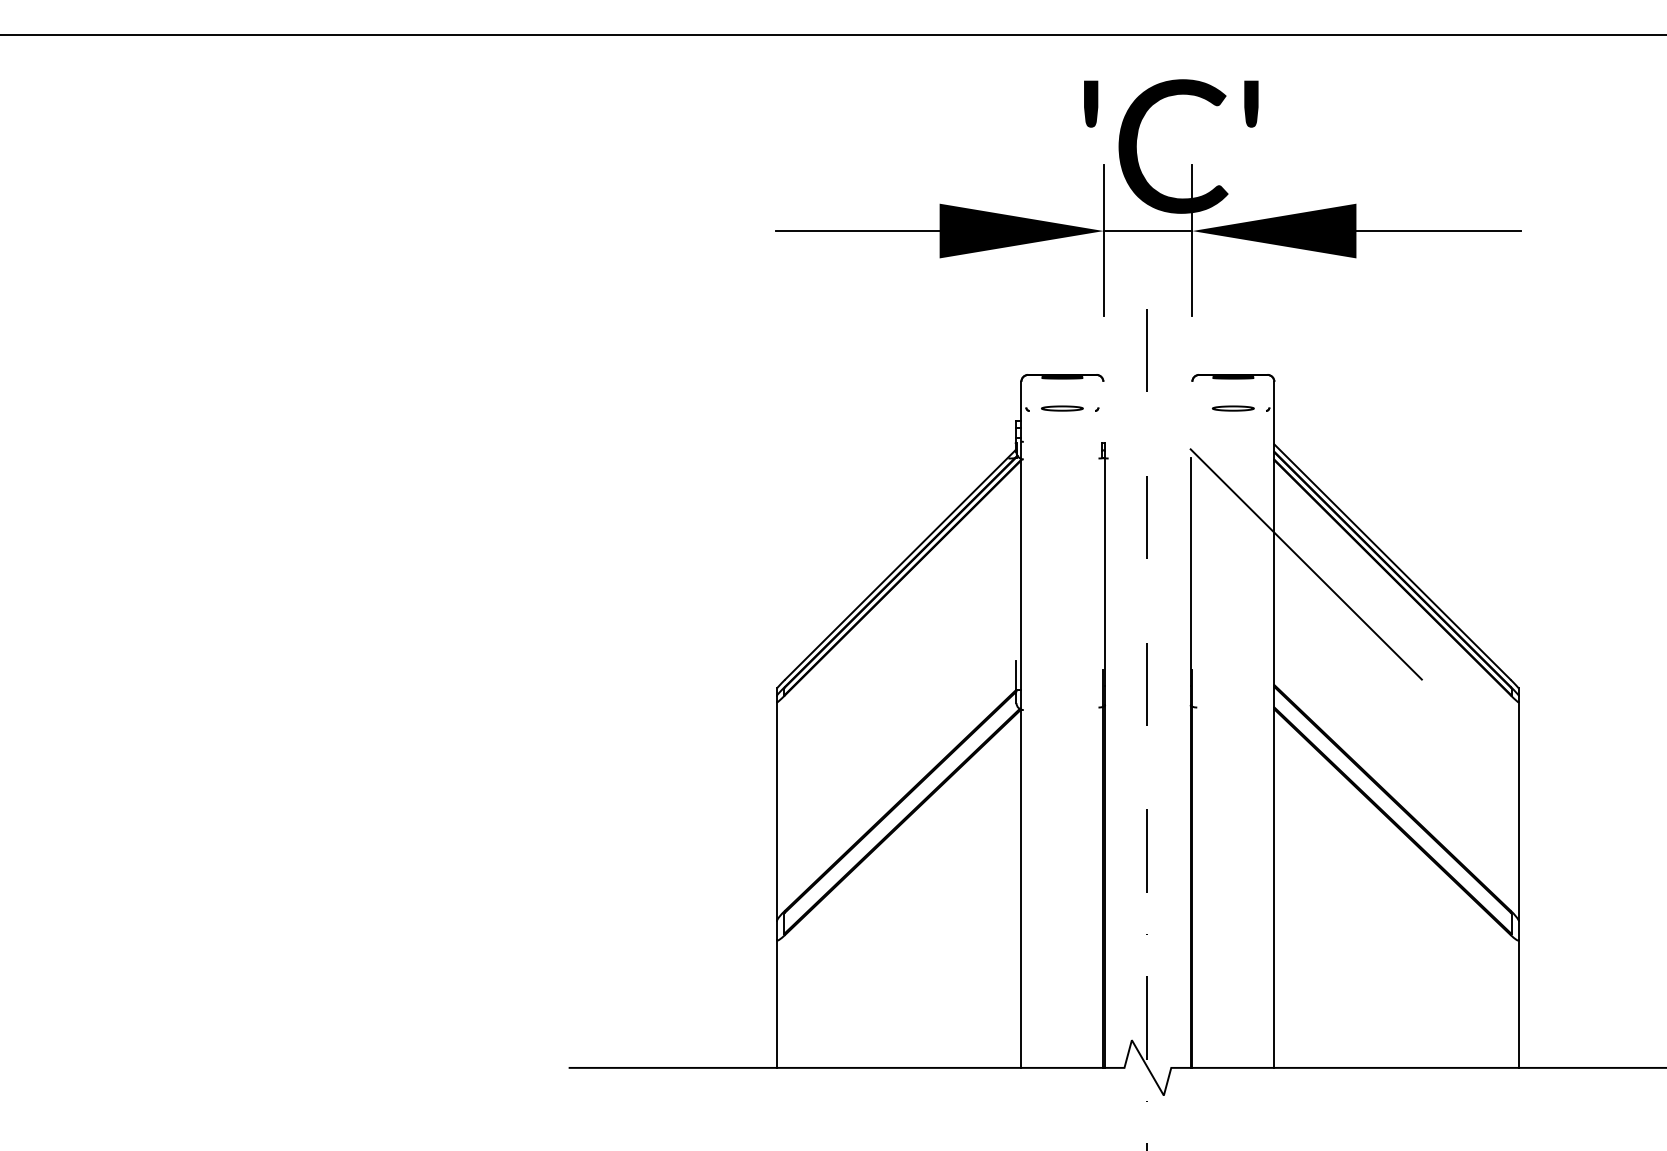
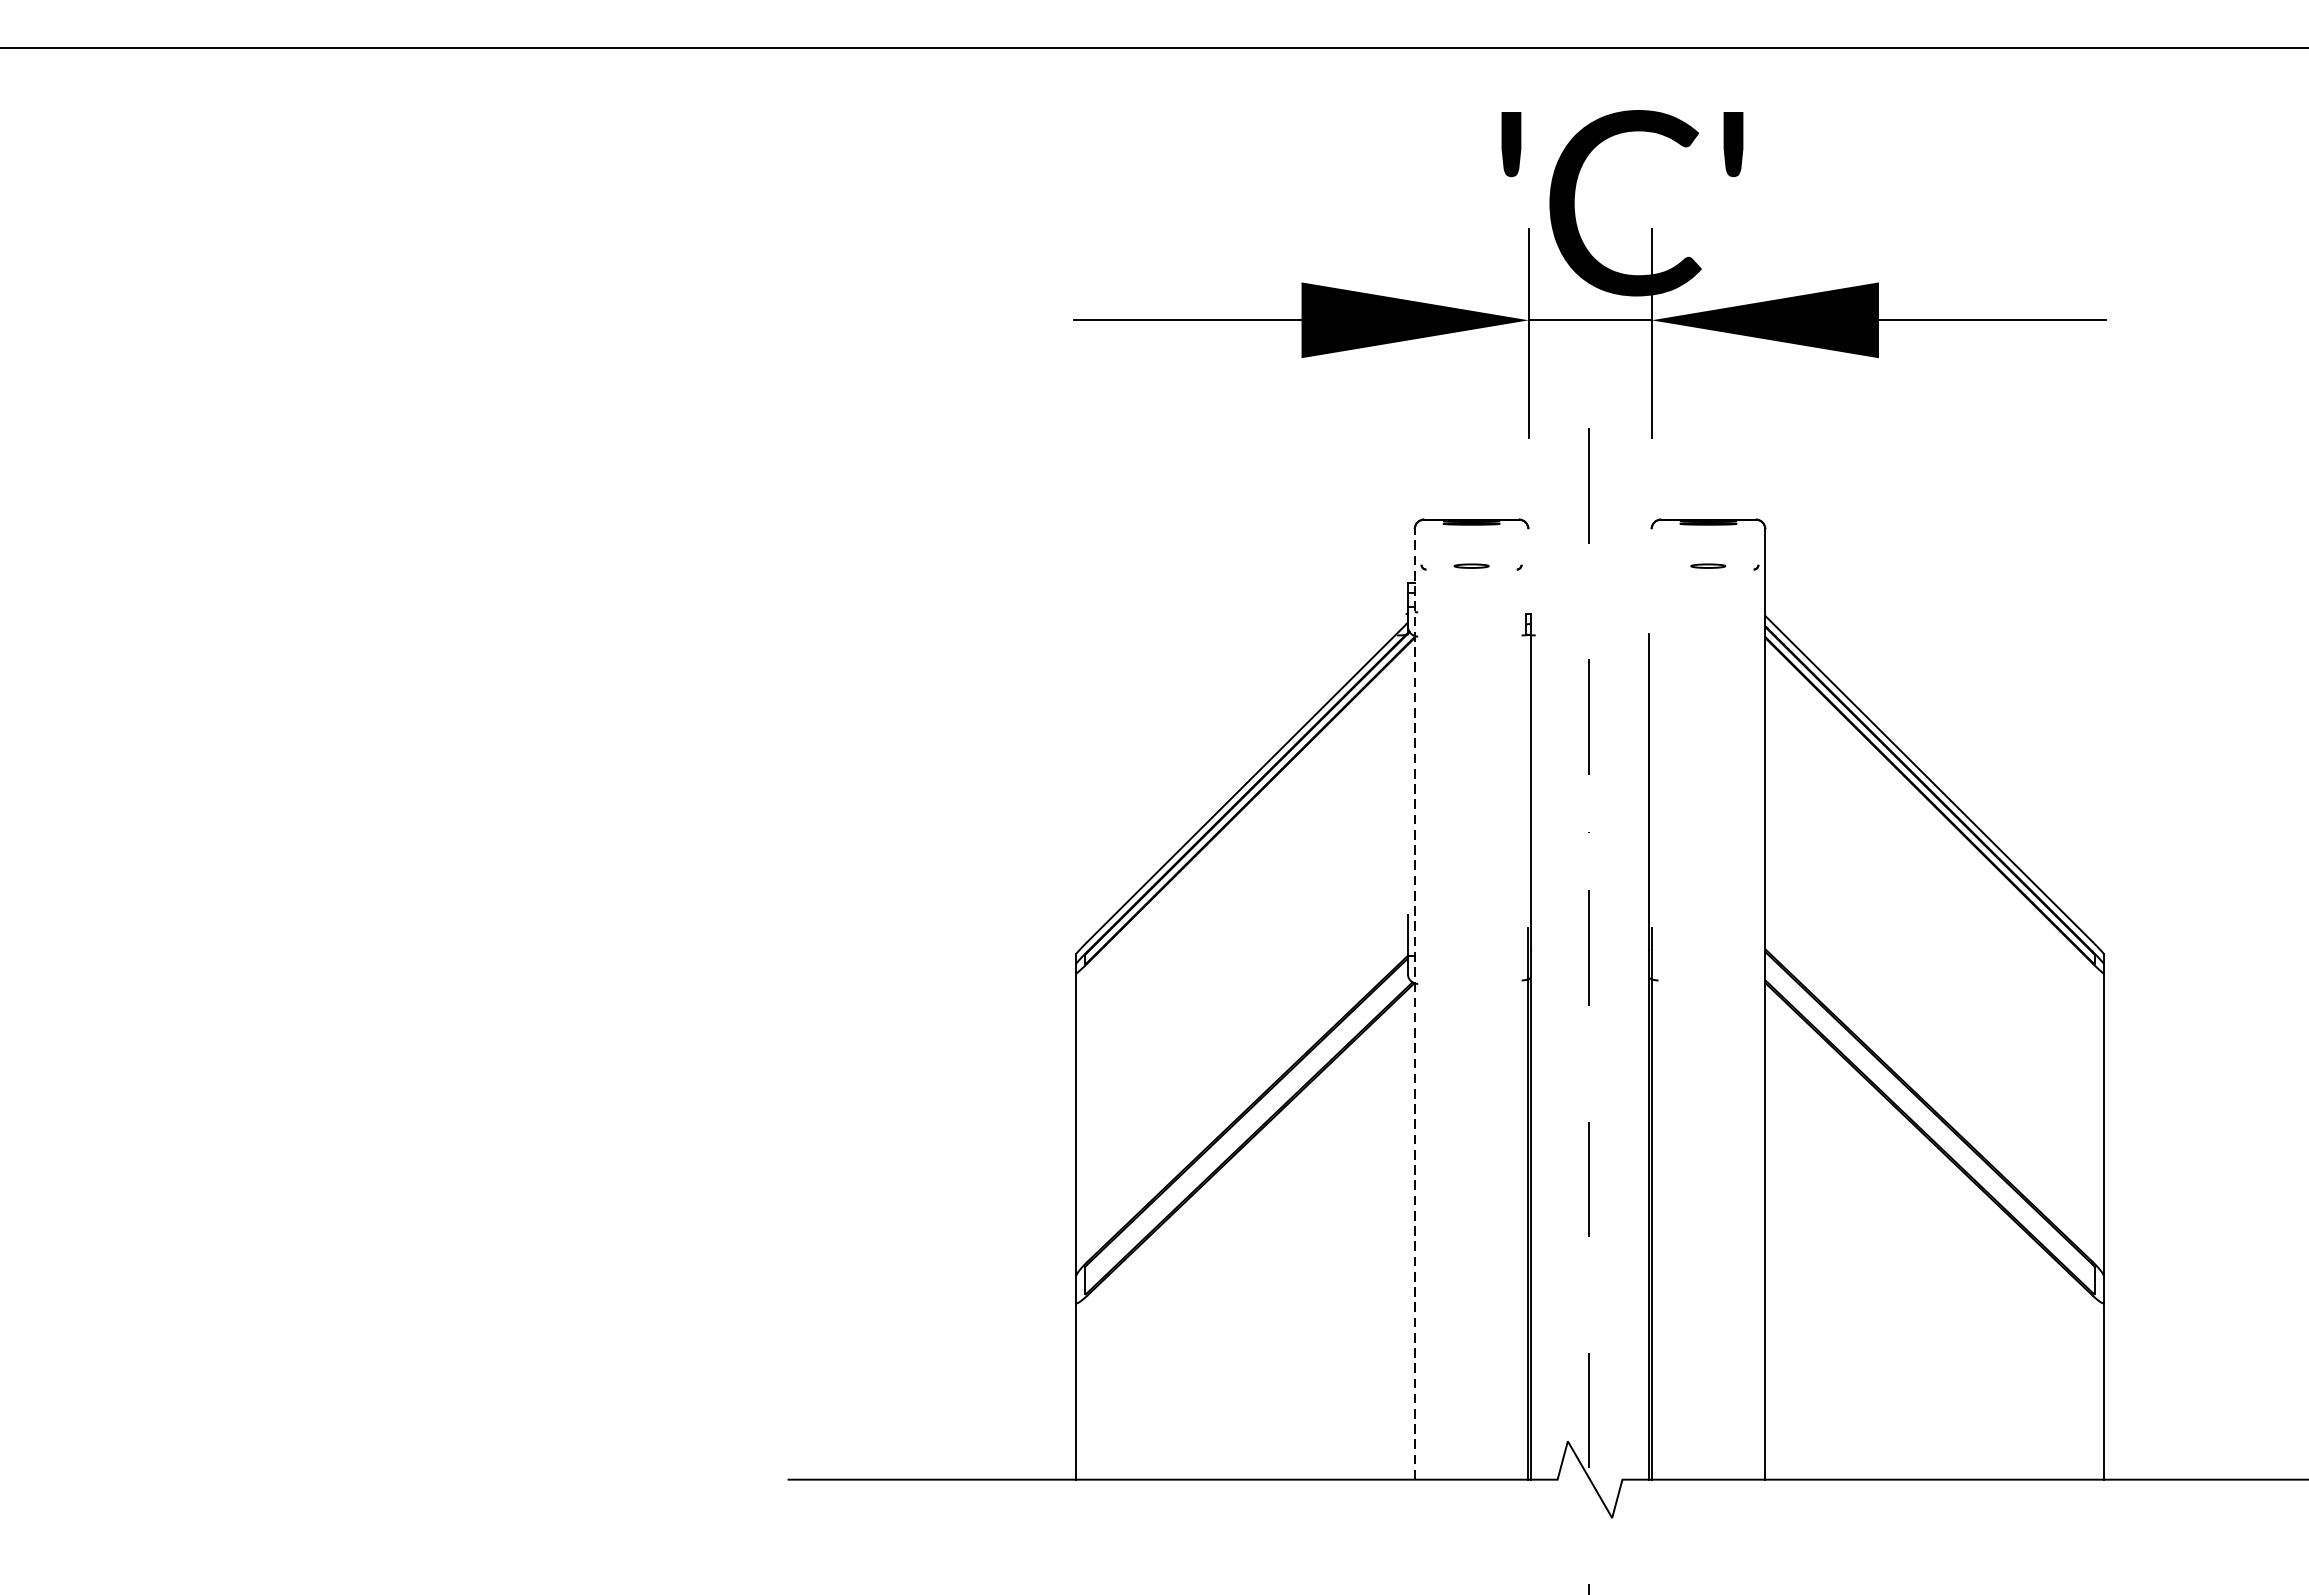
part: (1062, 408) -> (1471, 566), size x0.6
part: (1232, 408) -> (1707, 566), size x0.6
line: (1305, 564) -> (1808, 782), removed
line: (1021, 724) -> (1414, 1003), solid -> dashed

